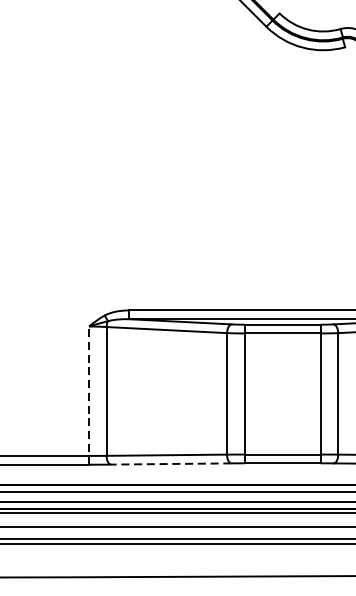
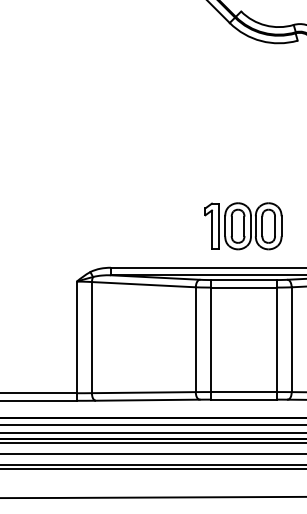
part: (282, 262) -> (243, 226), added
line: (88, 395) -> (76, 341), dashed -> solid
line: (171, 464) -> (147, 400), dashed -> solid

